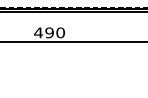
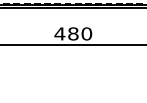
text: (49, 32) -> (73, 33), 490 -> 480

